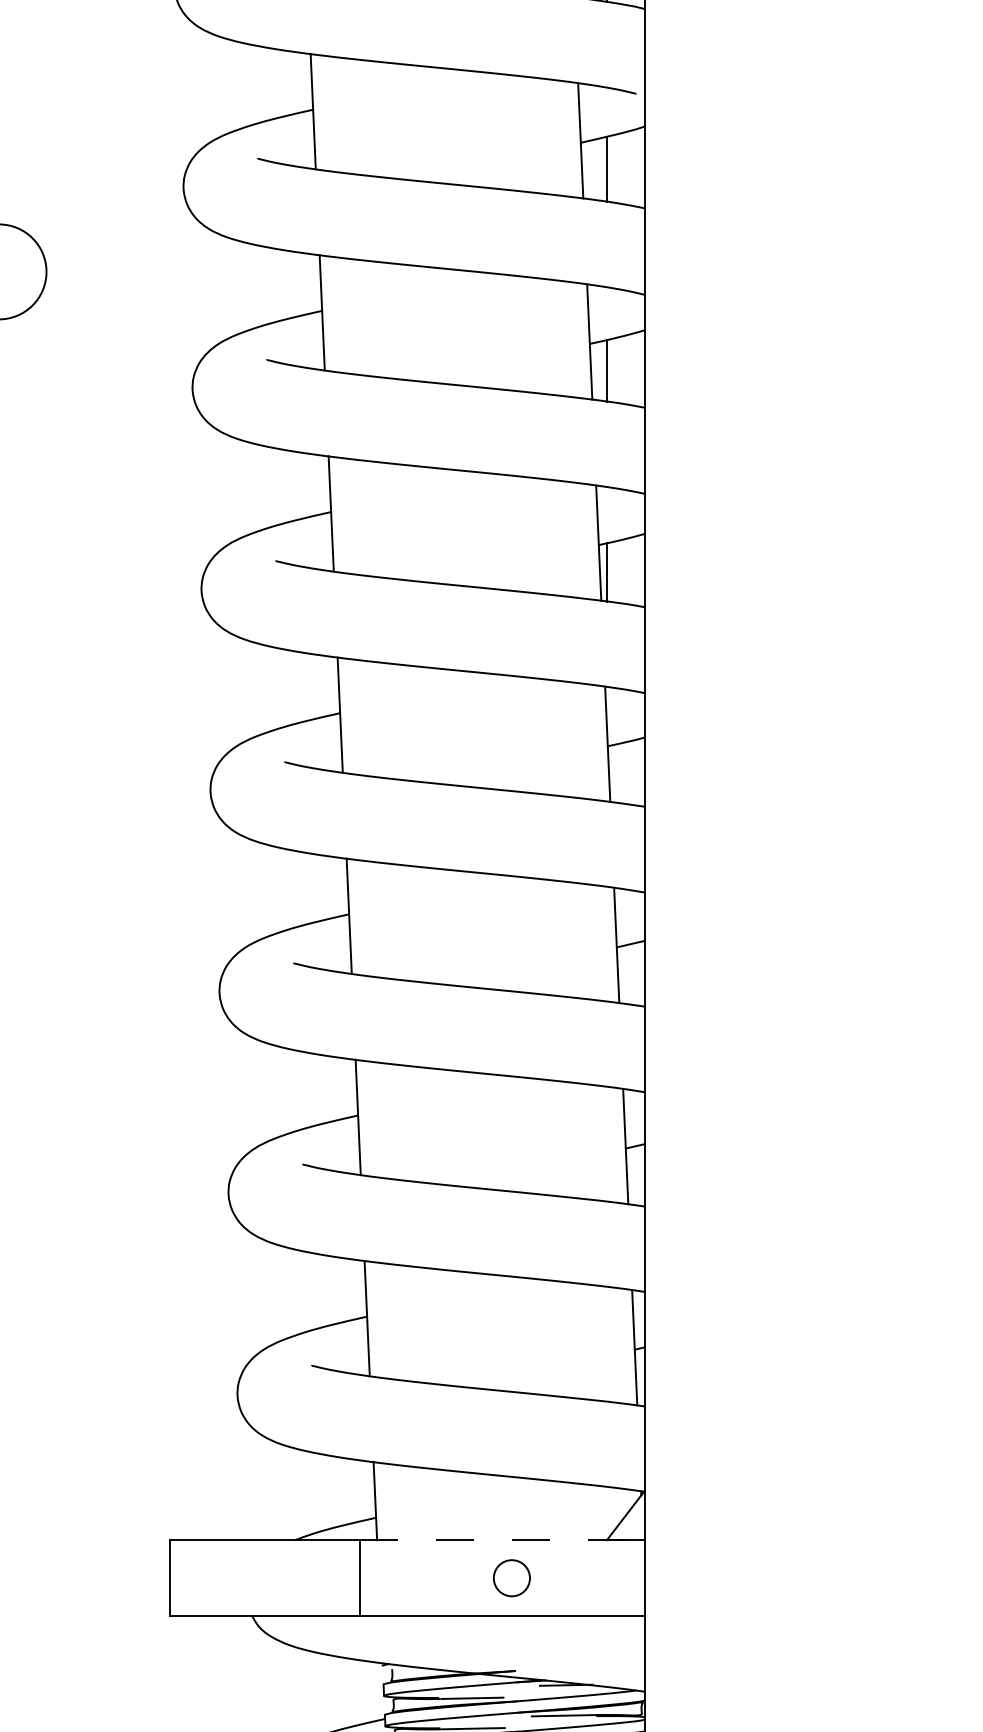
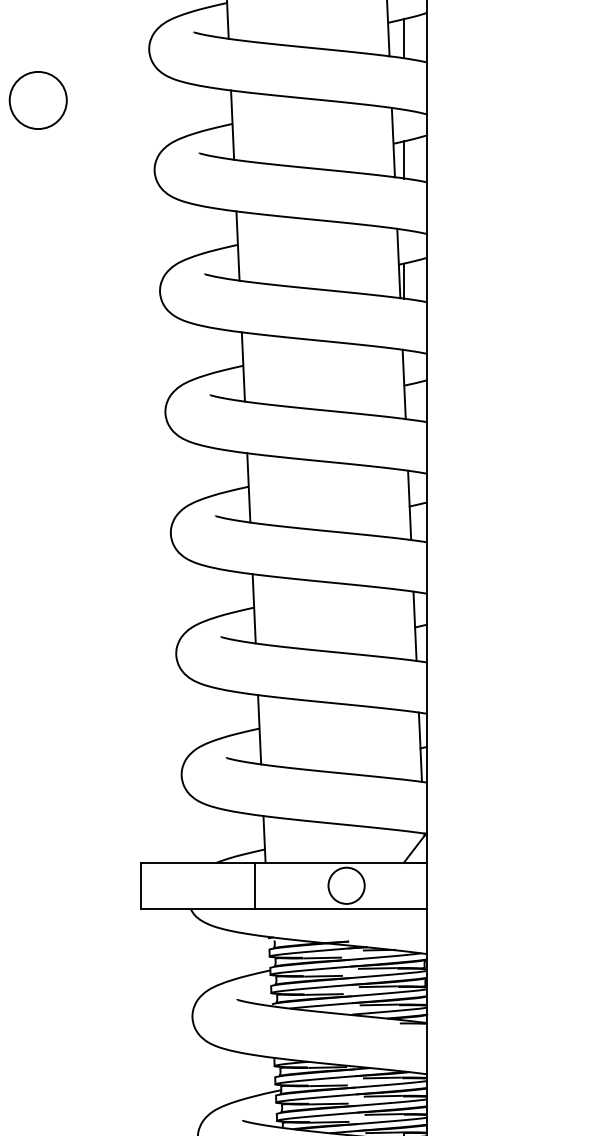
line: (501, 1539) -> (340, 862), dashed -> solid
circle: (511, 1577) -> (346, 885), size x1.67

